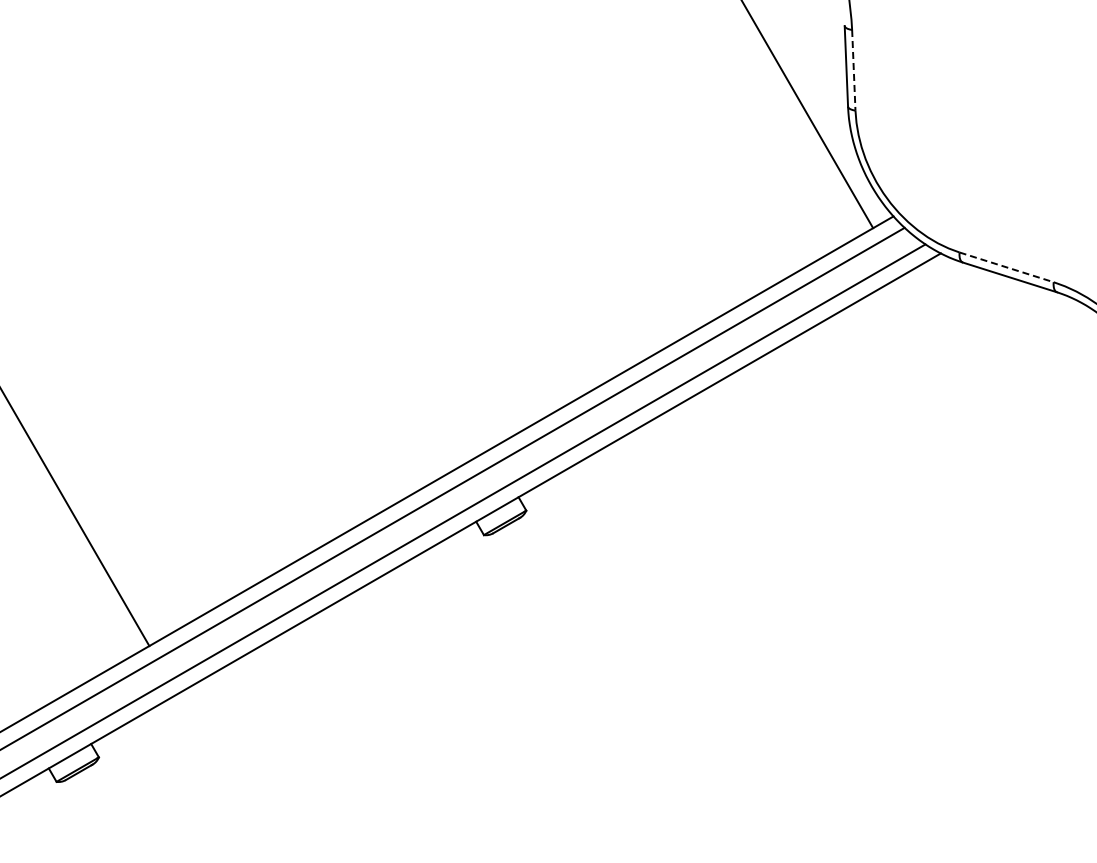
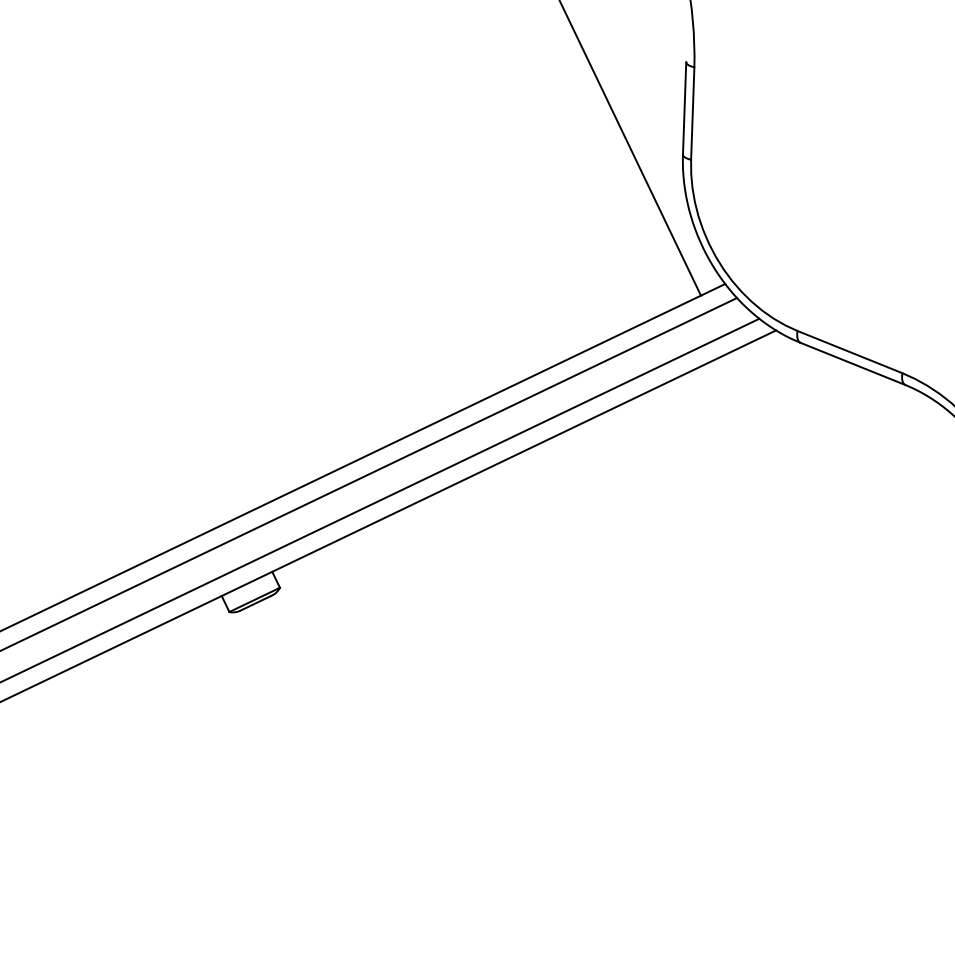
line: (853, 70) -> (692, 113), dashed -> solid
line: (1007, 267) -> (850, 352), dashed -> solid

